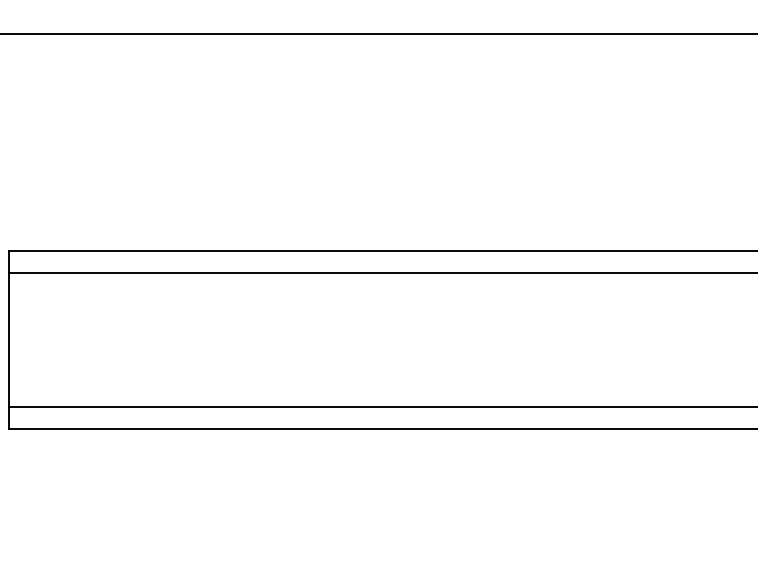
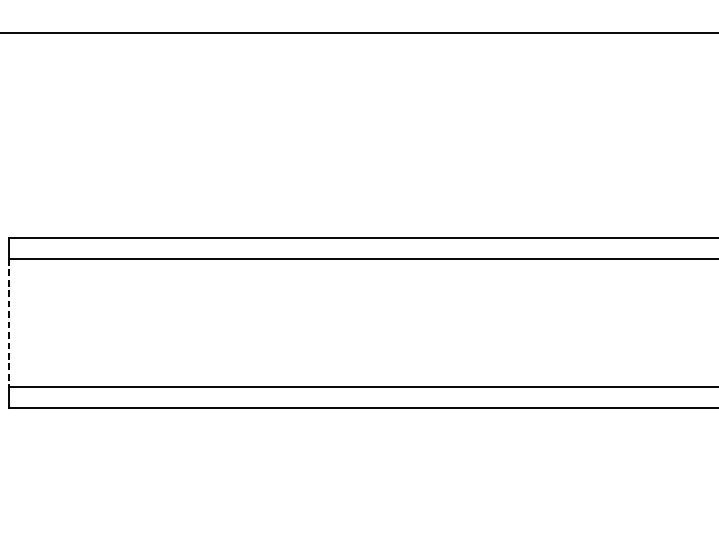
line: (9, 340) -> (8, 323), solid -> dashed

